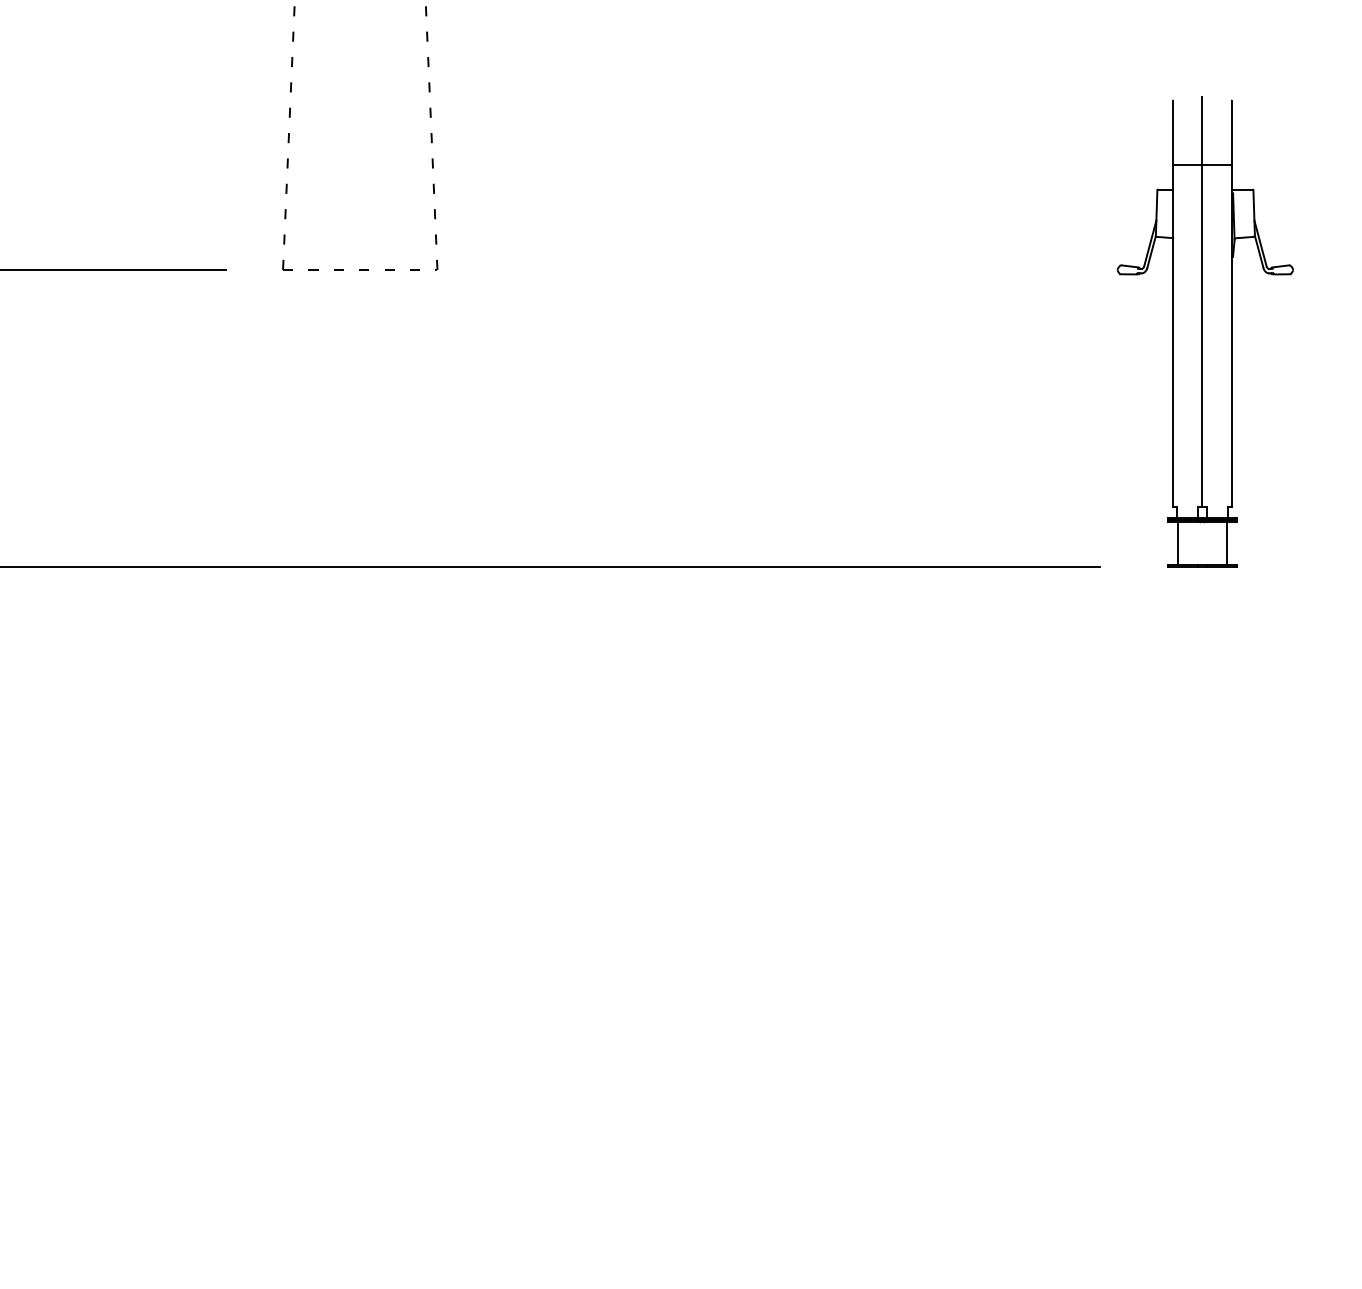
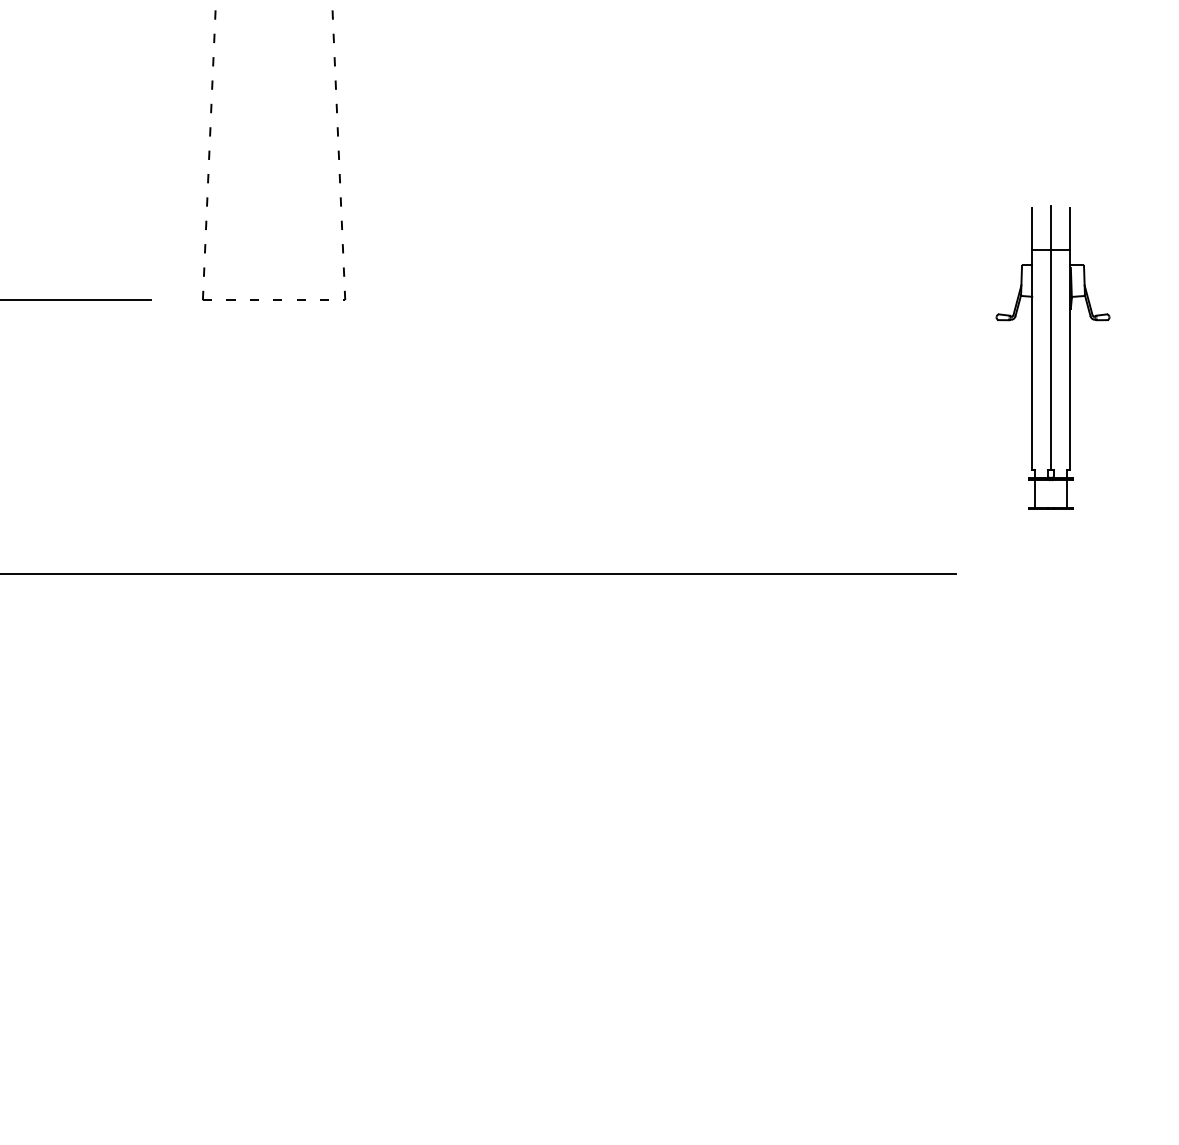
part: (1204, 331) -> (1052, 356), size x0.7

